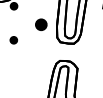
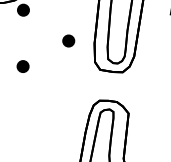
part: (41, 24) -> (68, 40), size x0.62

